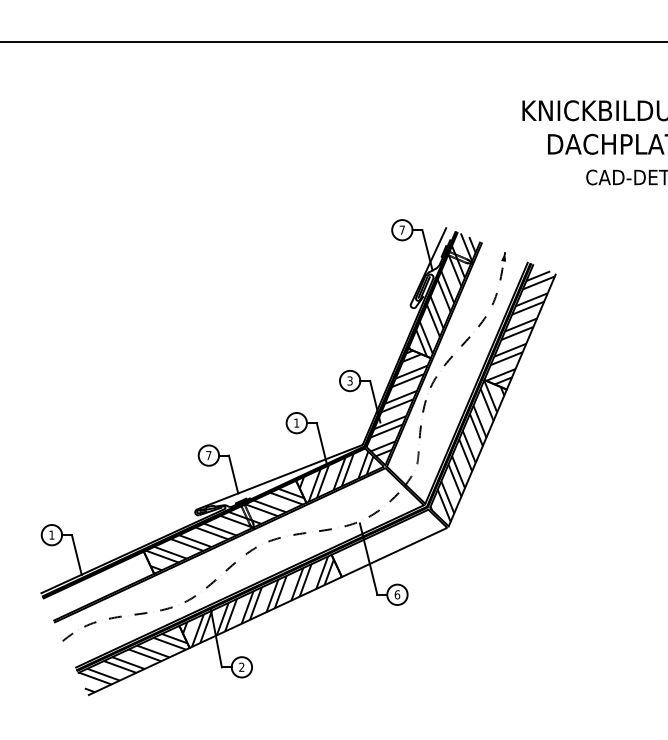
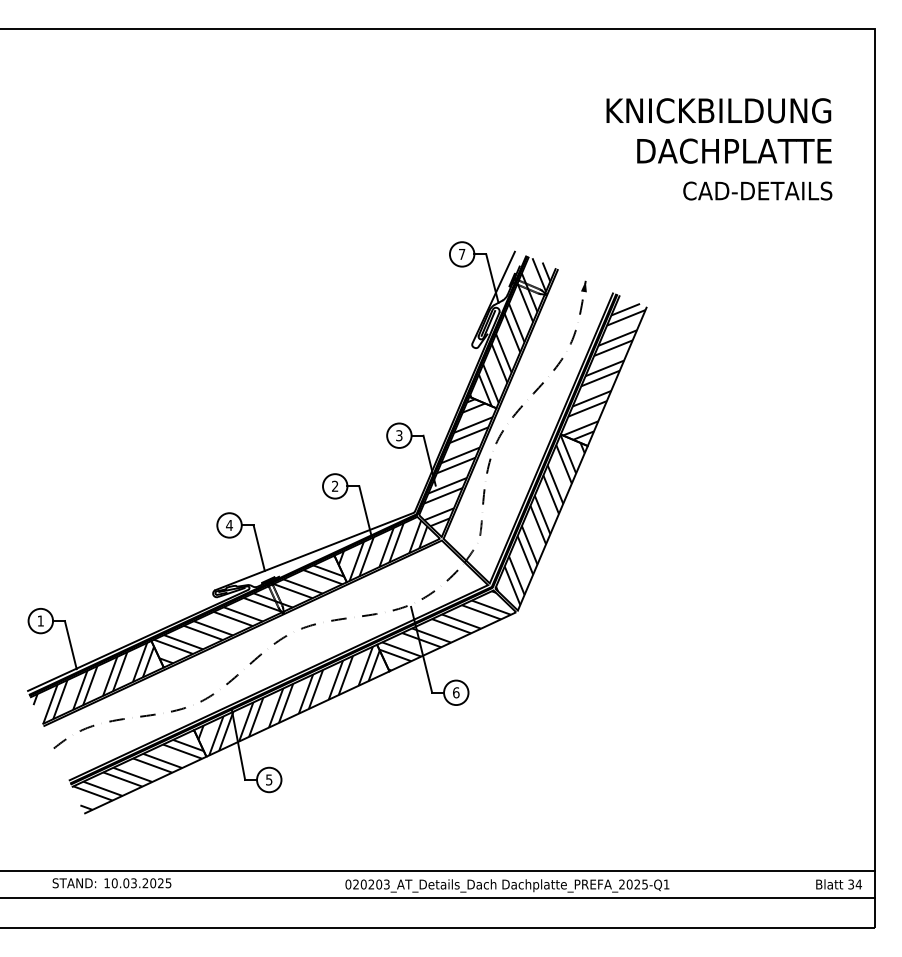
text: (296, 422) -> (334, 485), 1 -> 2
text: (208, 455) -> (229, 525), 7 -> 4
hatch: (387, 543) -> (444, 630), added
hatch: (99, 586) -> (98, 682), added
text: (242, 666) -> (269, 779), 2 -> 5

